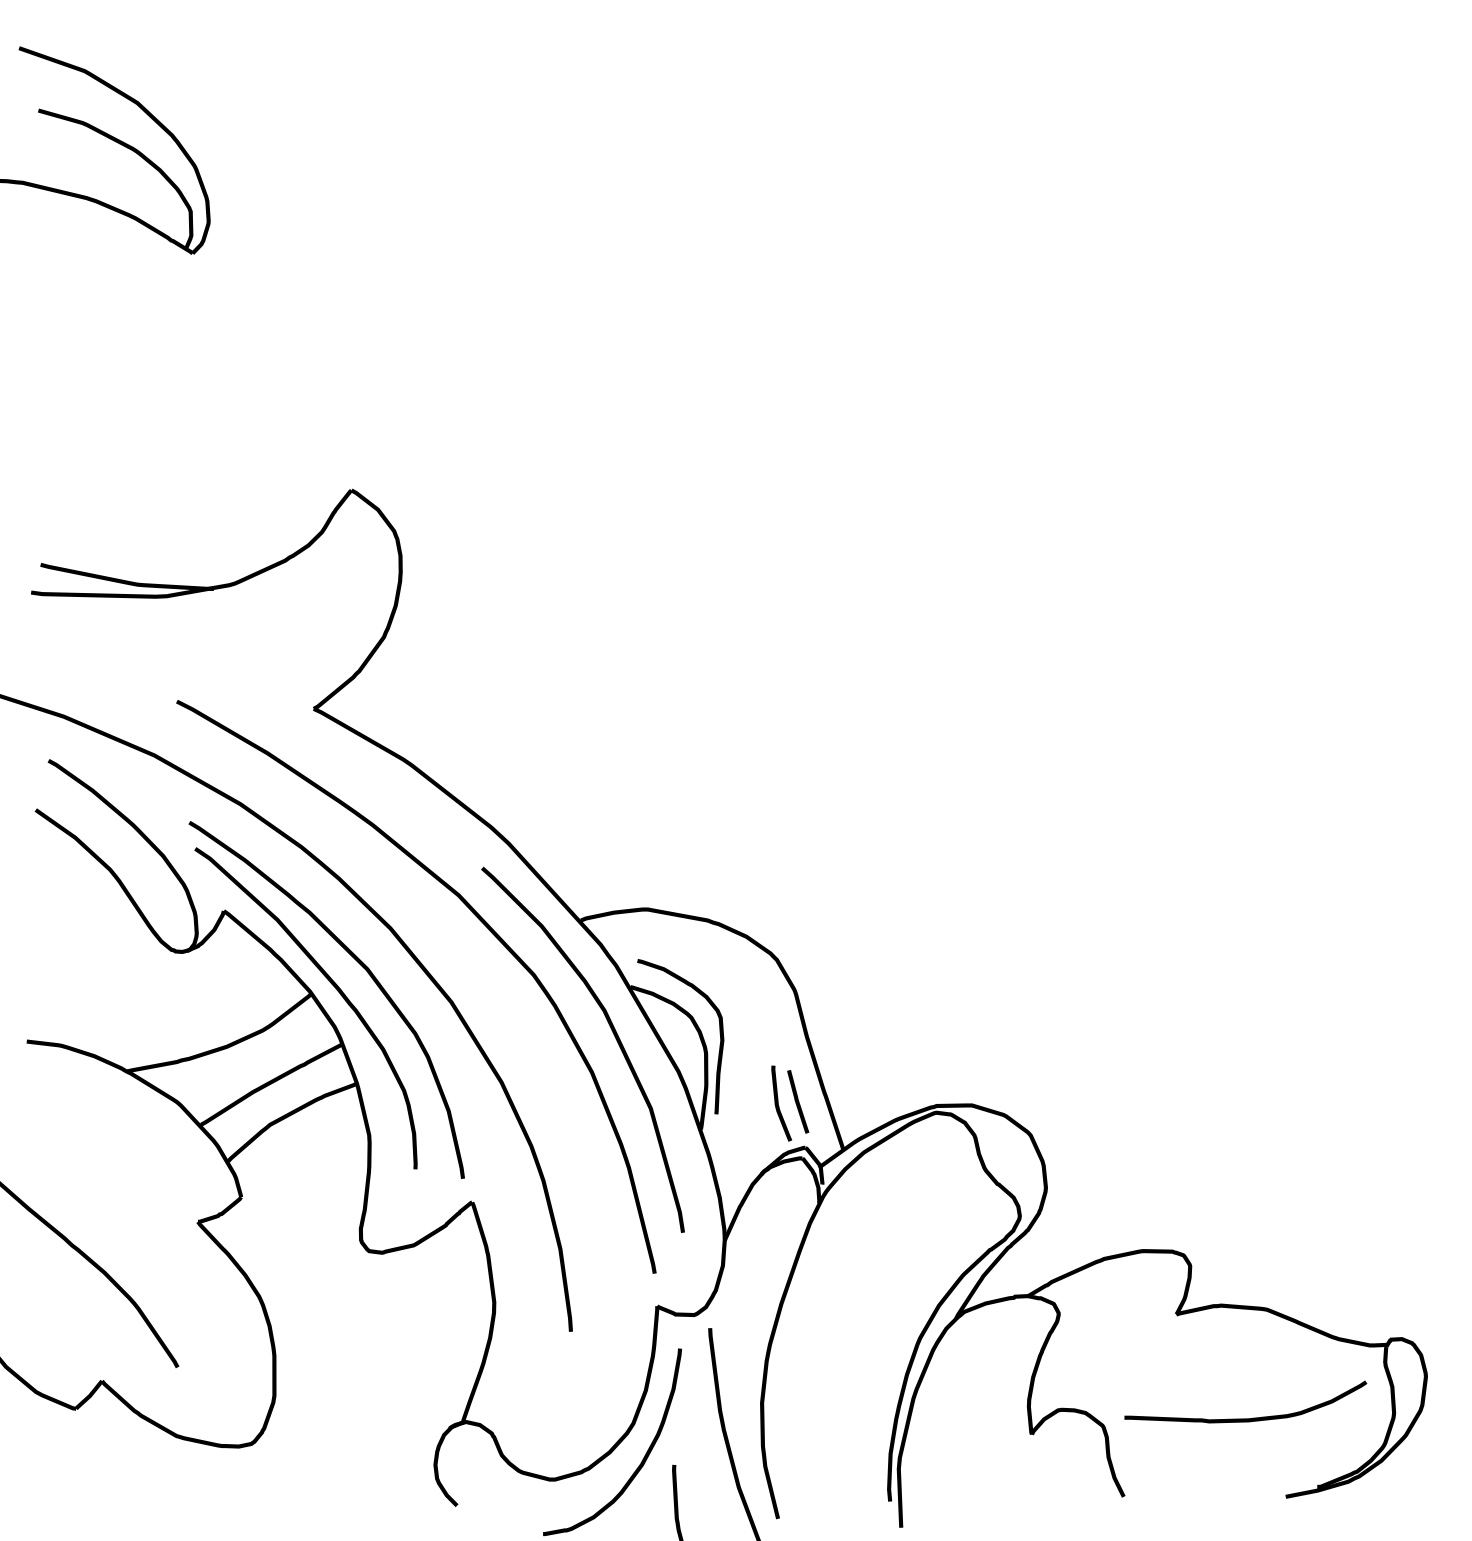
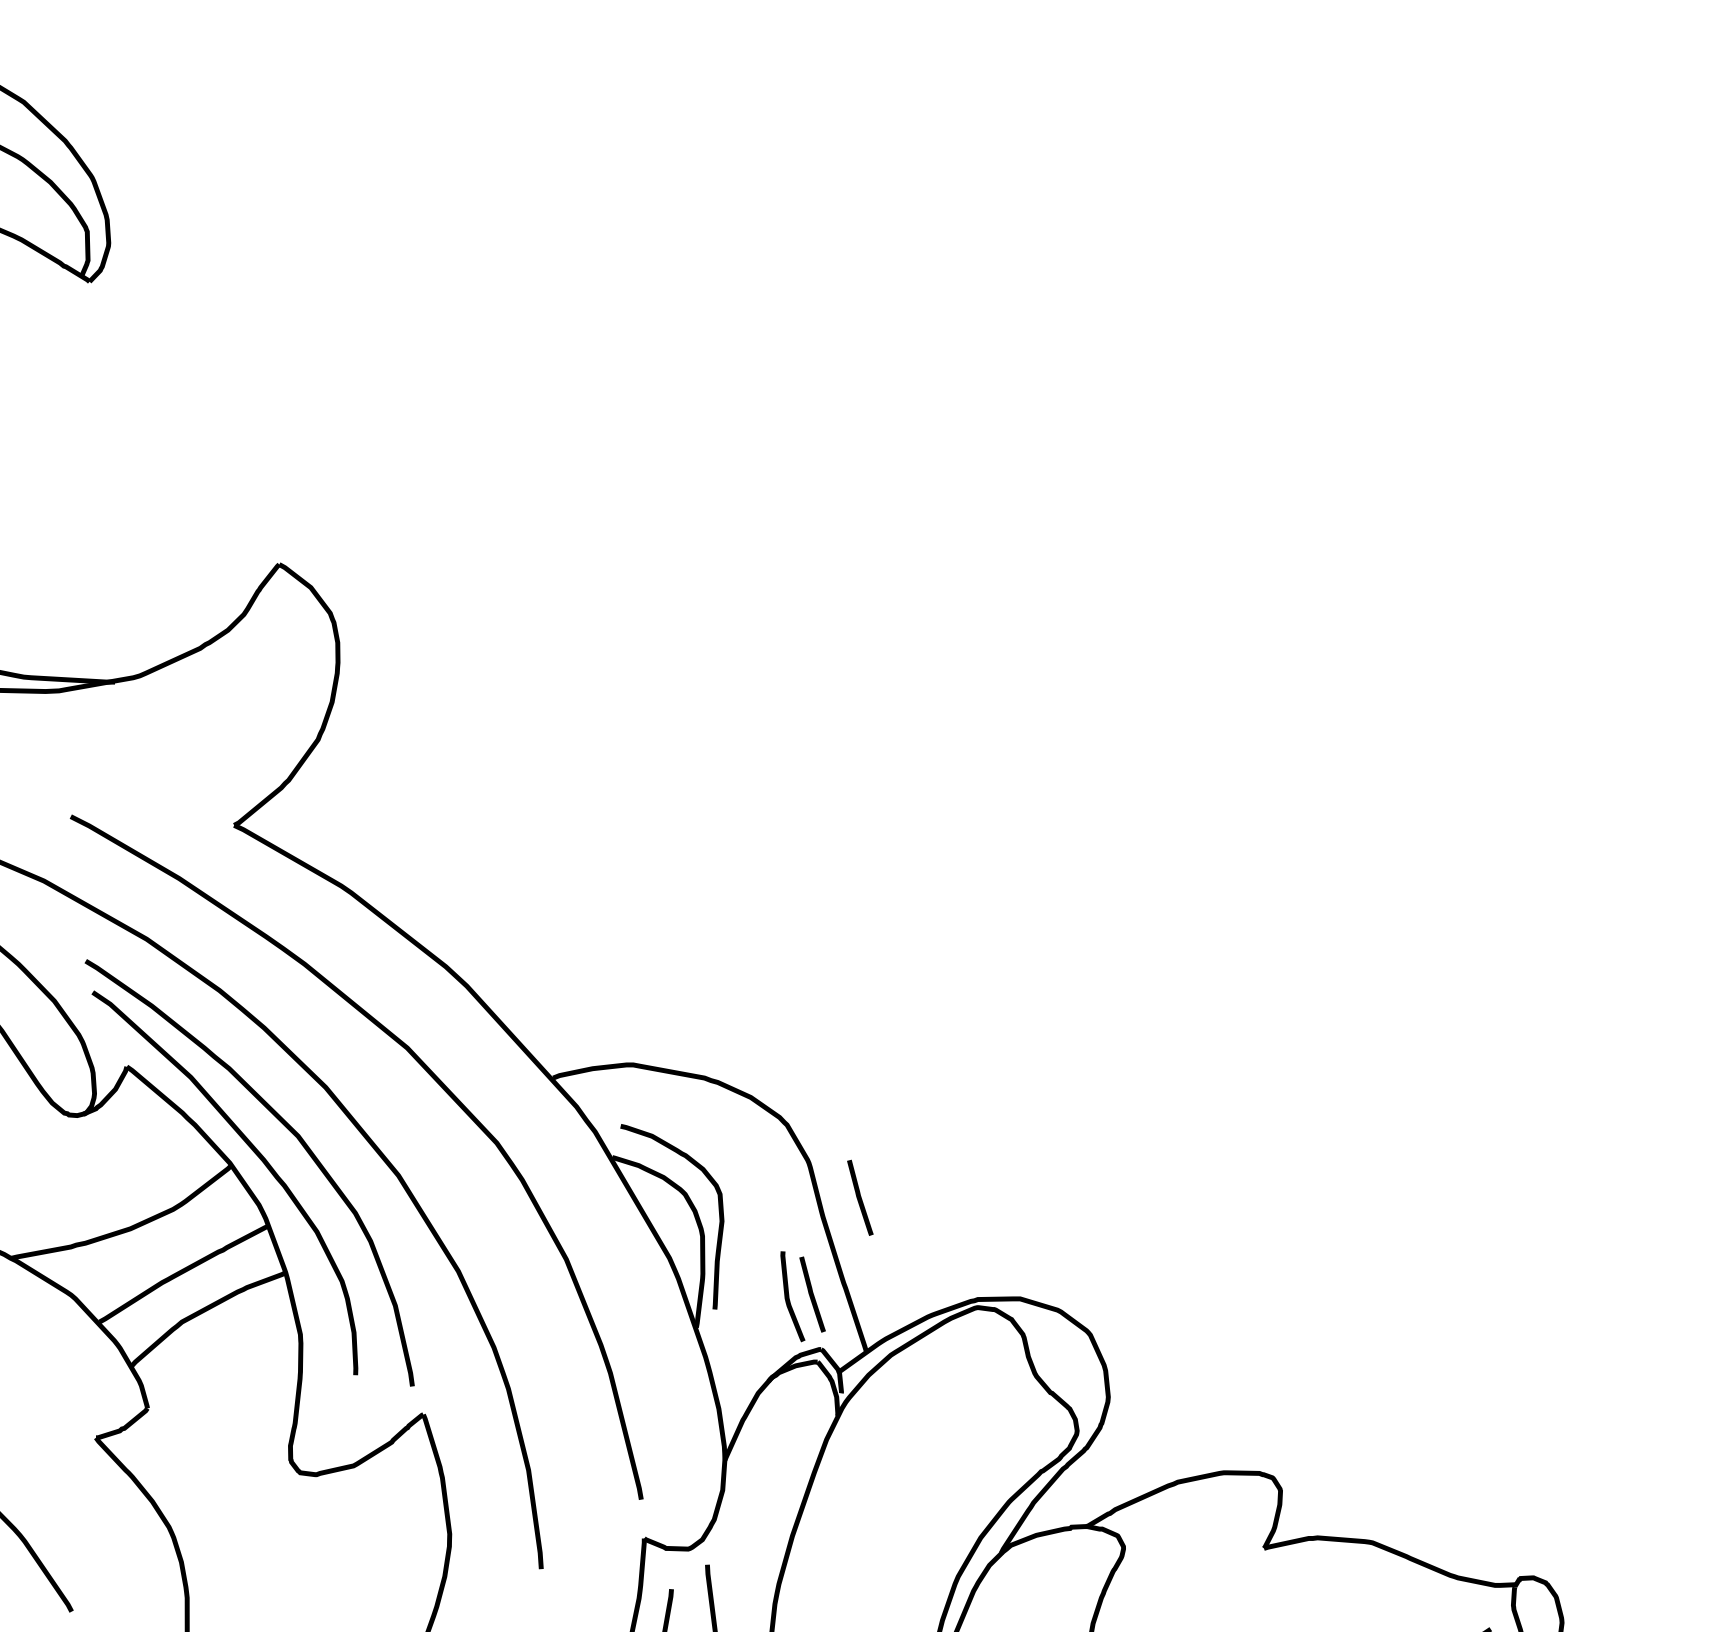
curve: (838, 1020) -> (860, 1197), added
curve: (613, 1034) -> (592, 1214), removed

